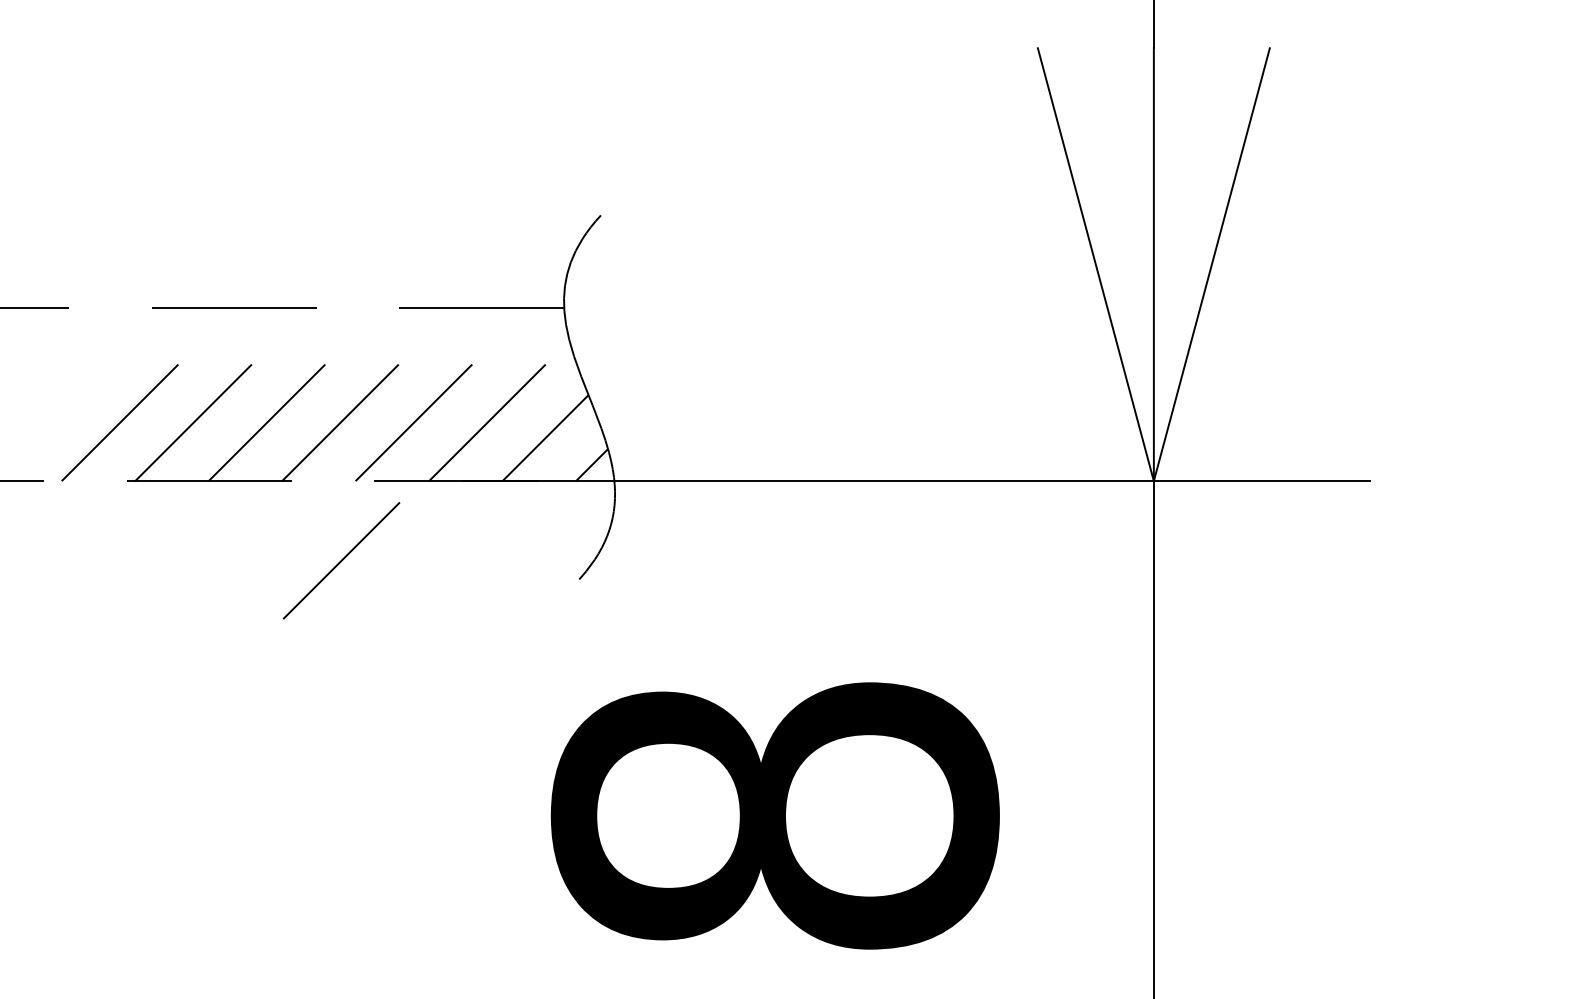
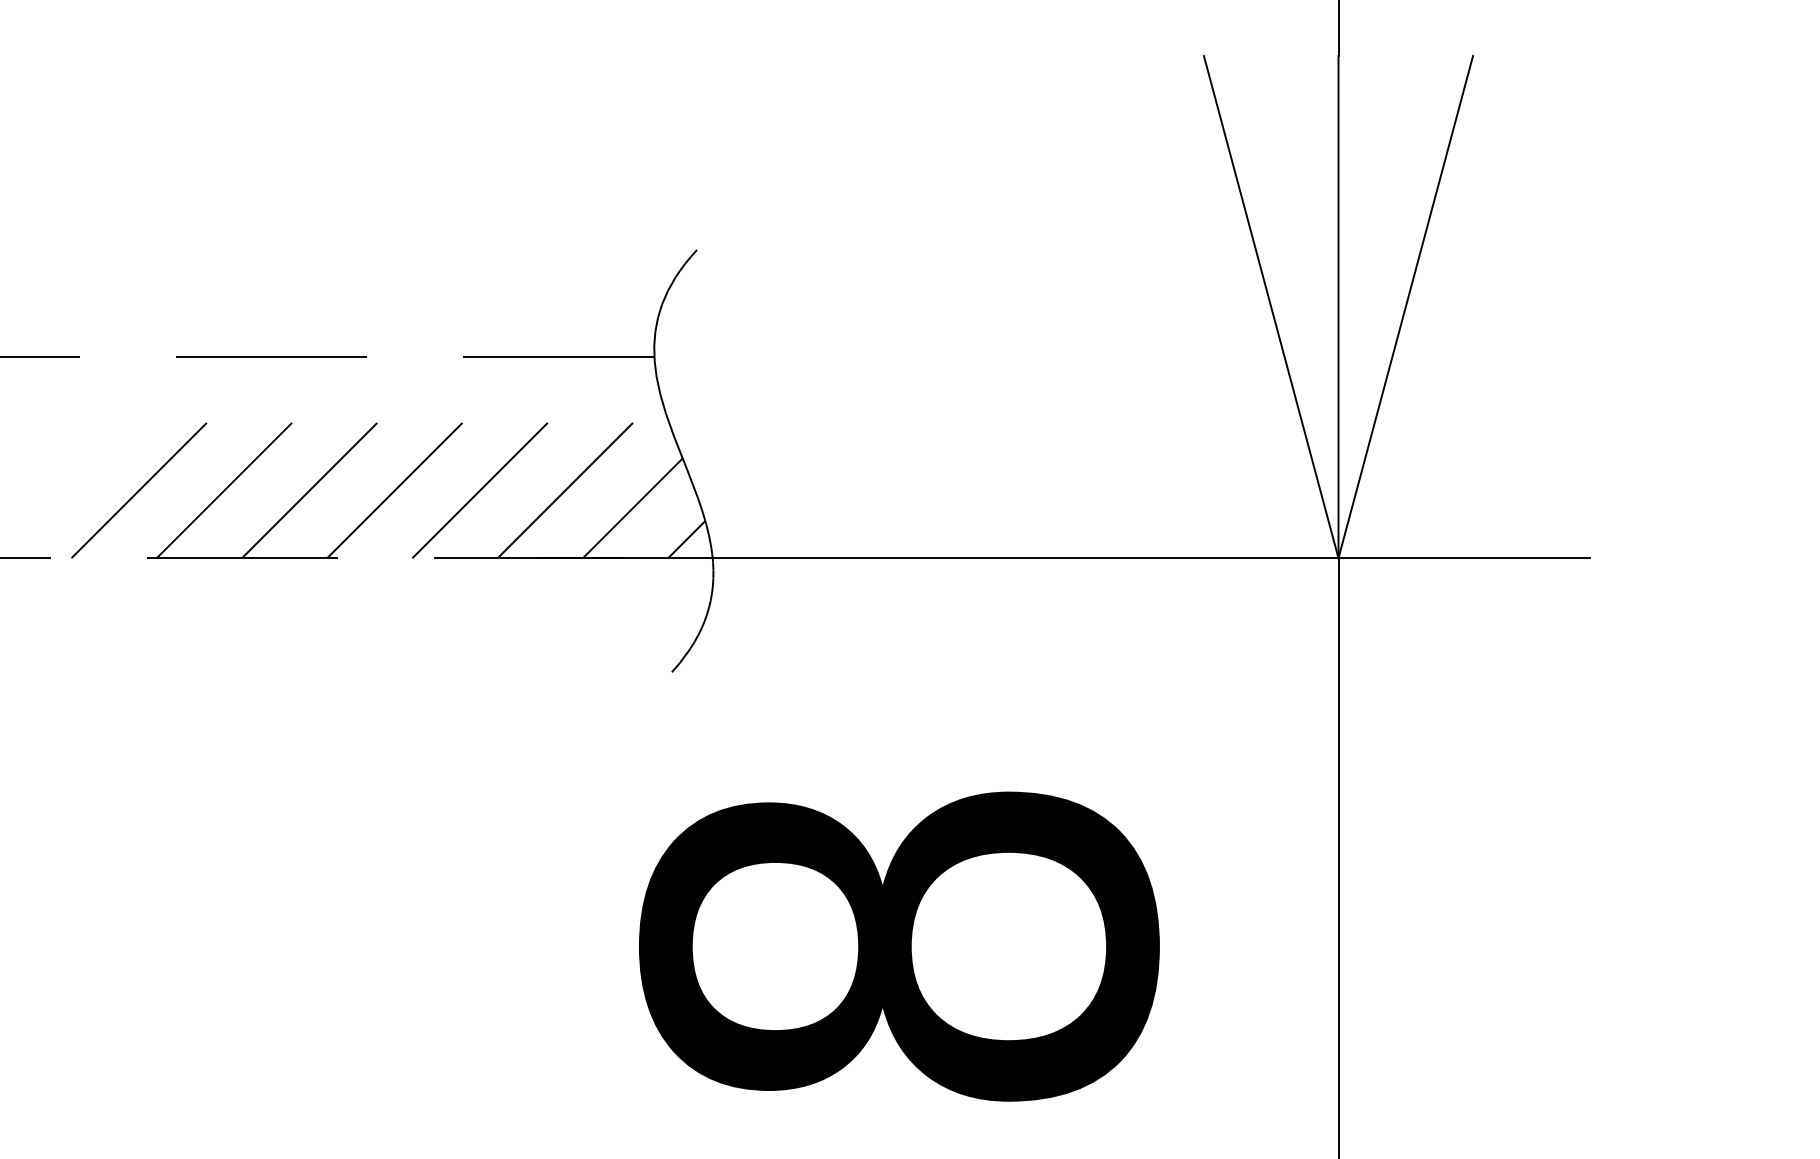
line: (341, 560) -> (396, 650), removed

